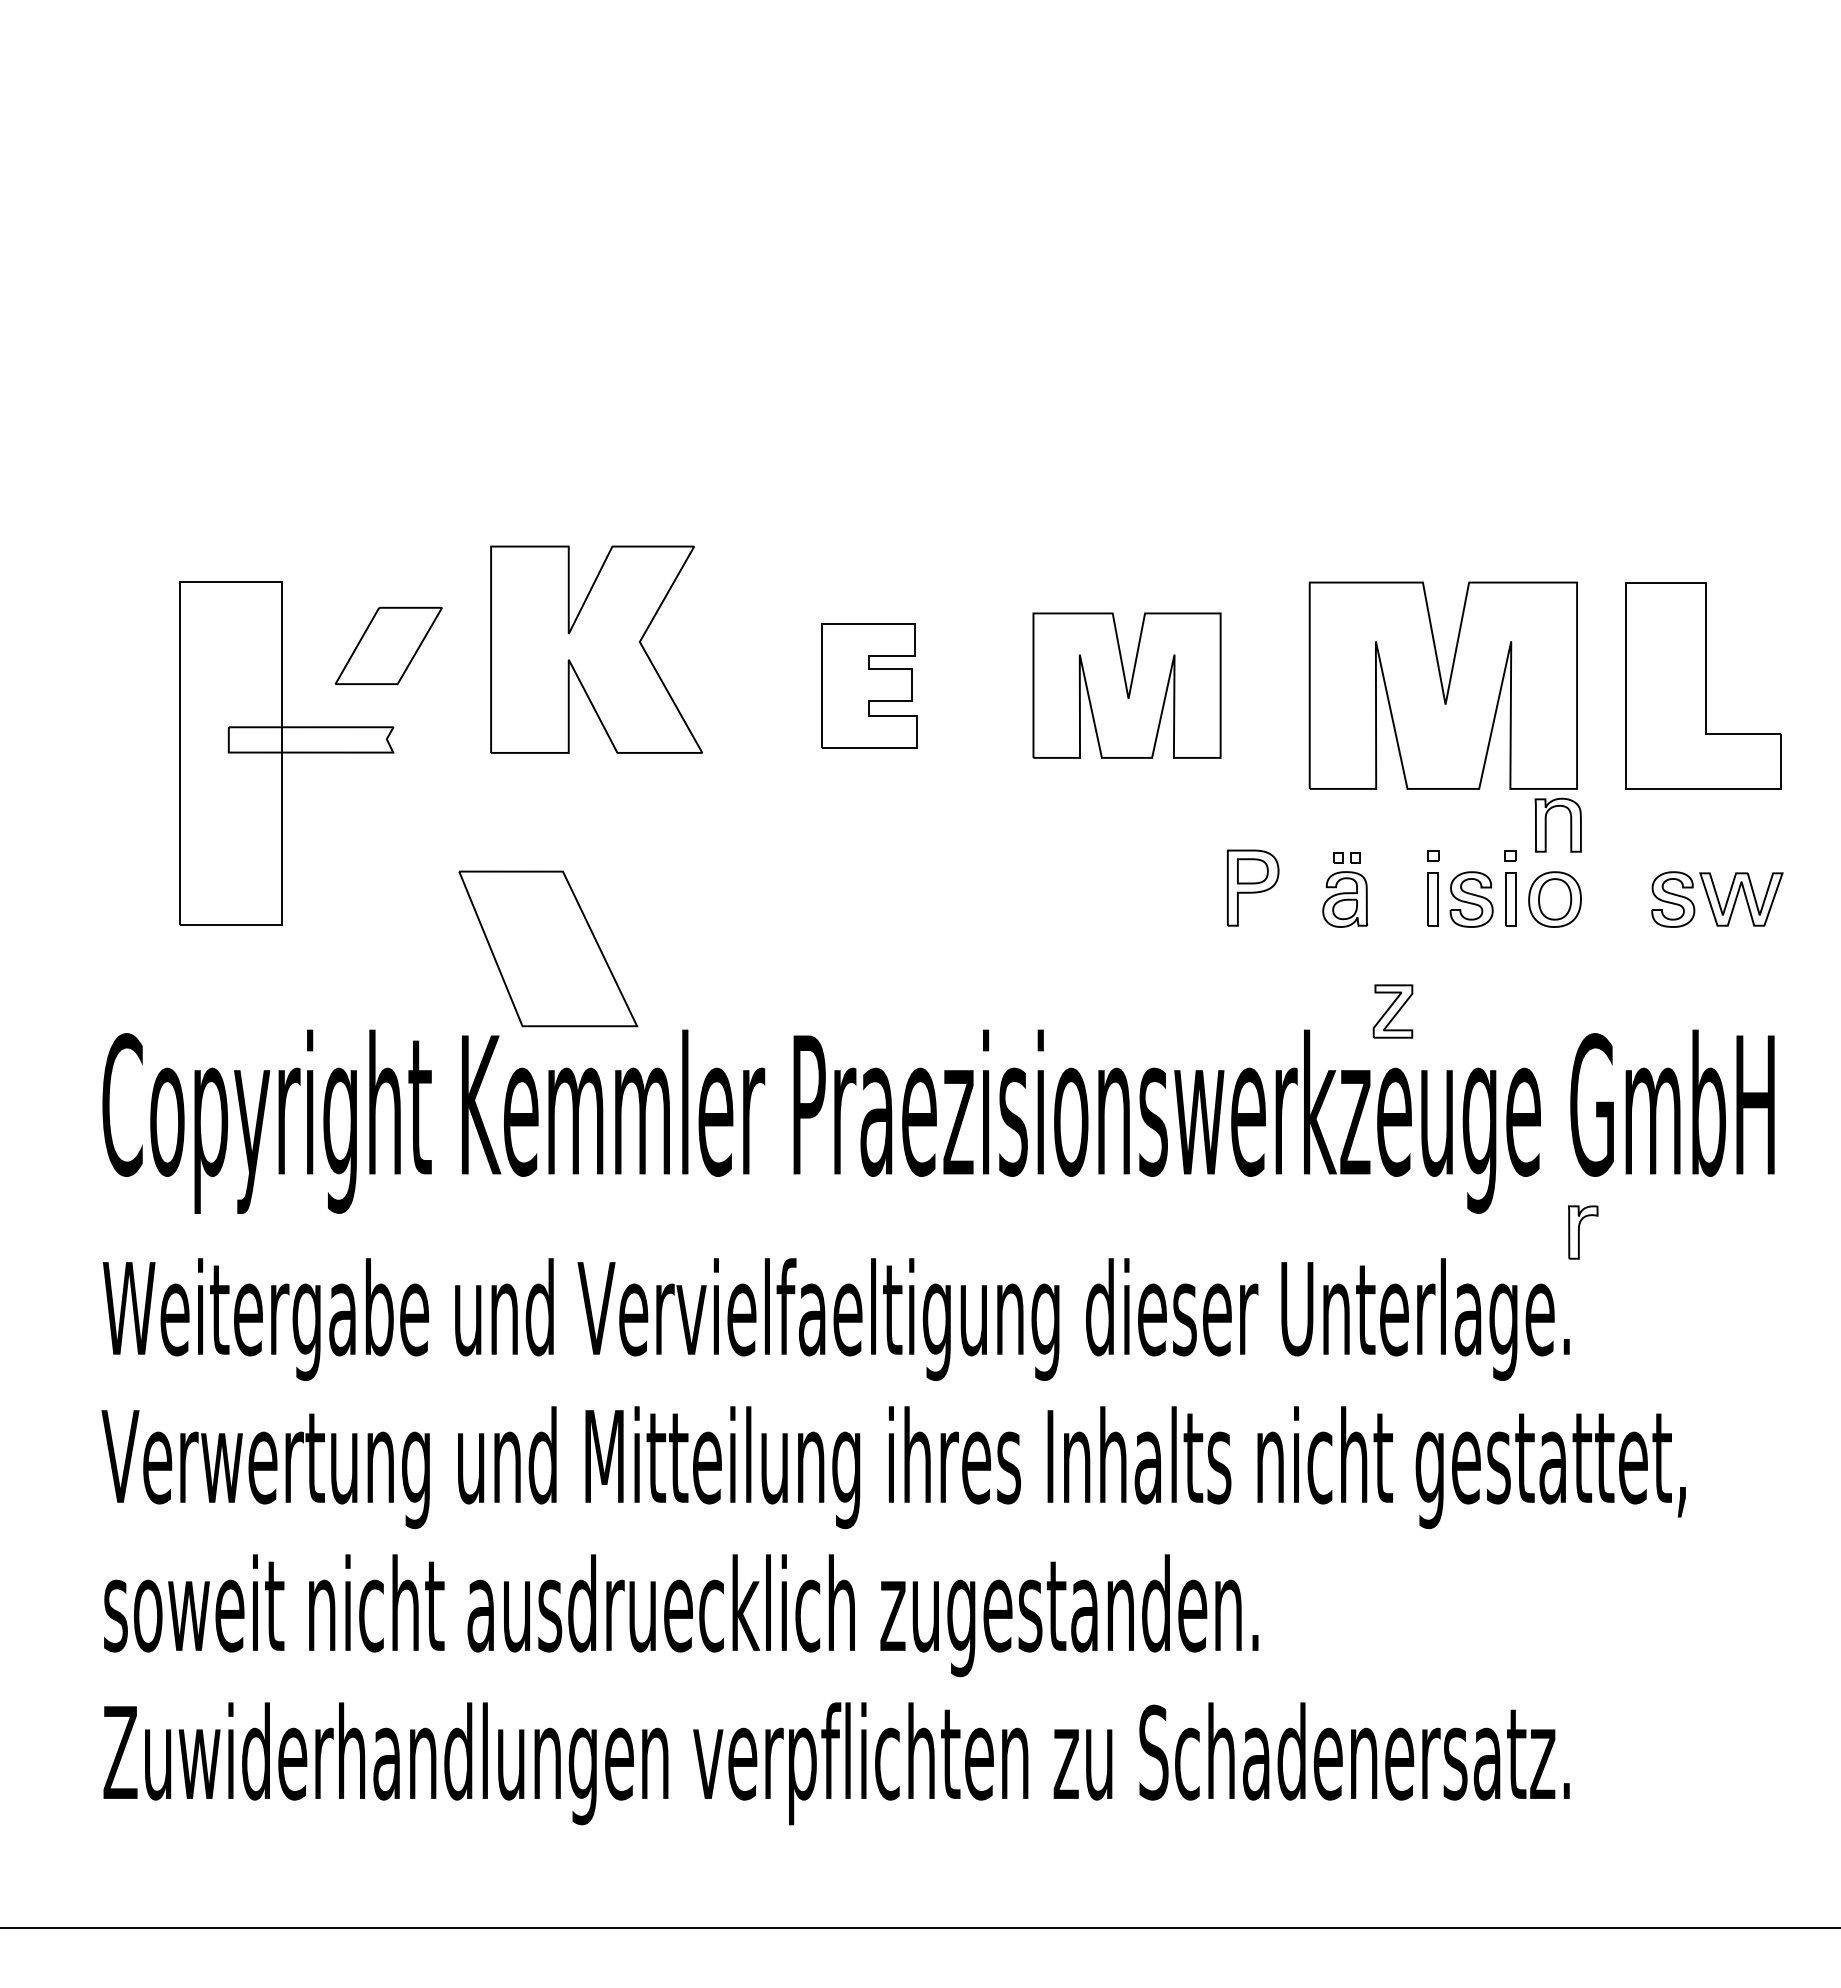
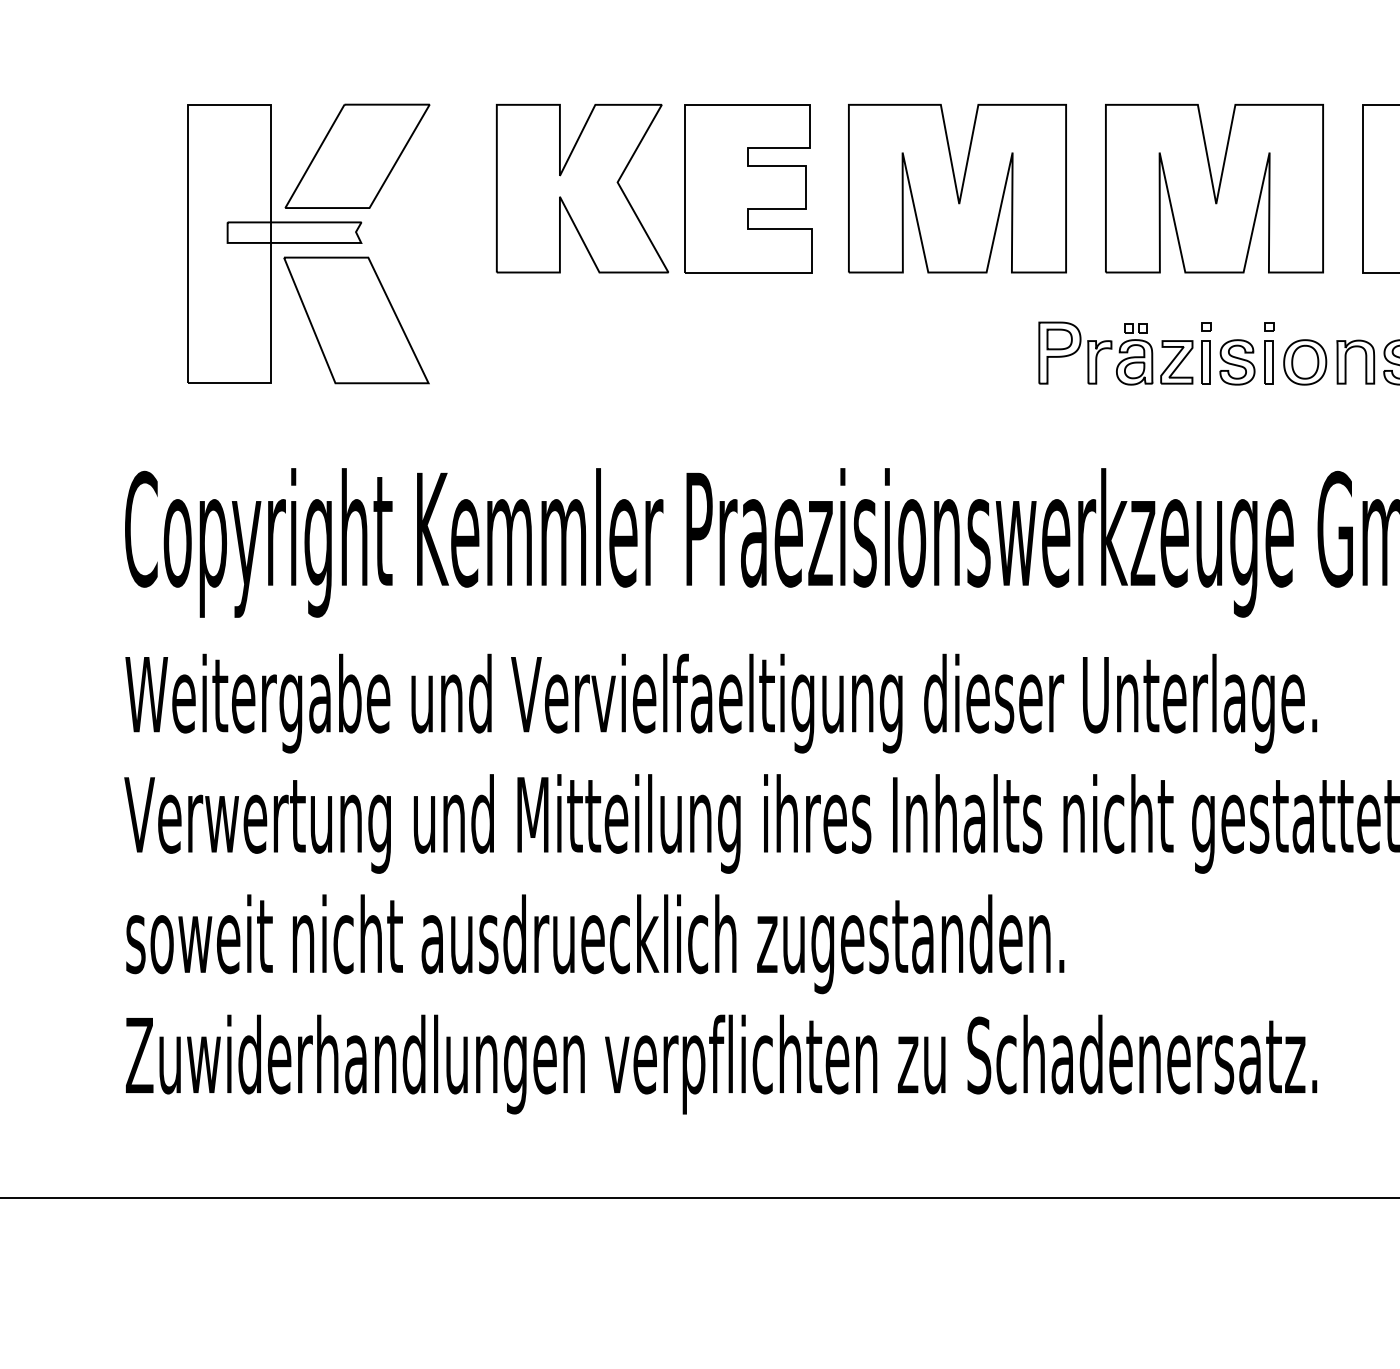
part: (388, 645) -> (357, 155), size x1.67
part: (596, 649) -> (582, 188), moved
part: (869, 685) -> (748, 188), size x1.67
part: (1126, 685) -> (957, 188), size x1.43
part: (1546, 824) -> (1346, 361), moved
part: (548, 948) -> (356, 320), moved
part: (1392, 1011) -> (1176, 362), moved
part: (1583, 1232) -> (1100, 362), moved

